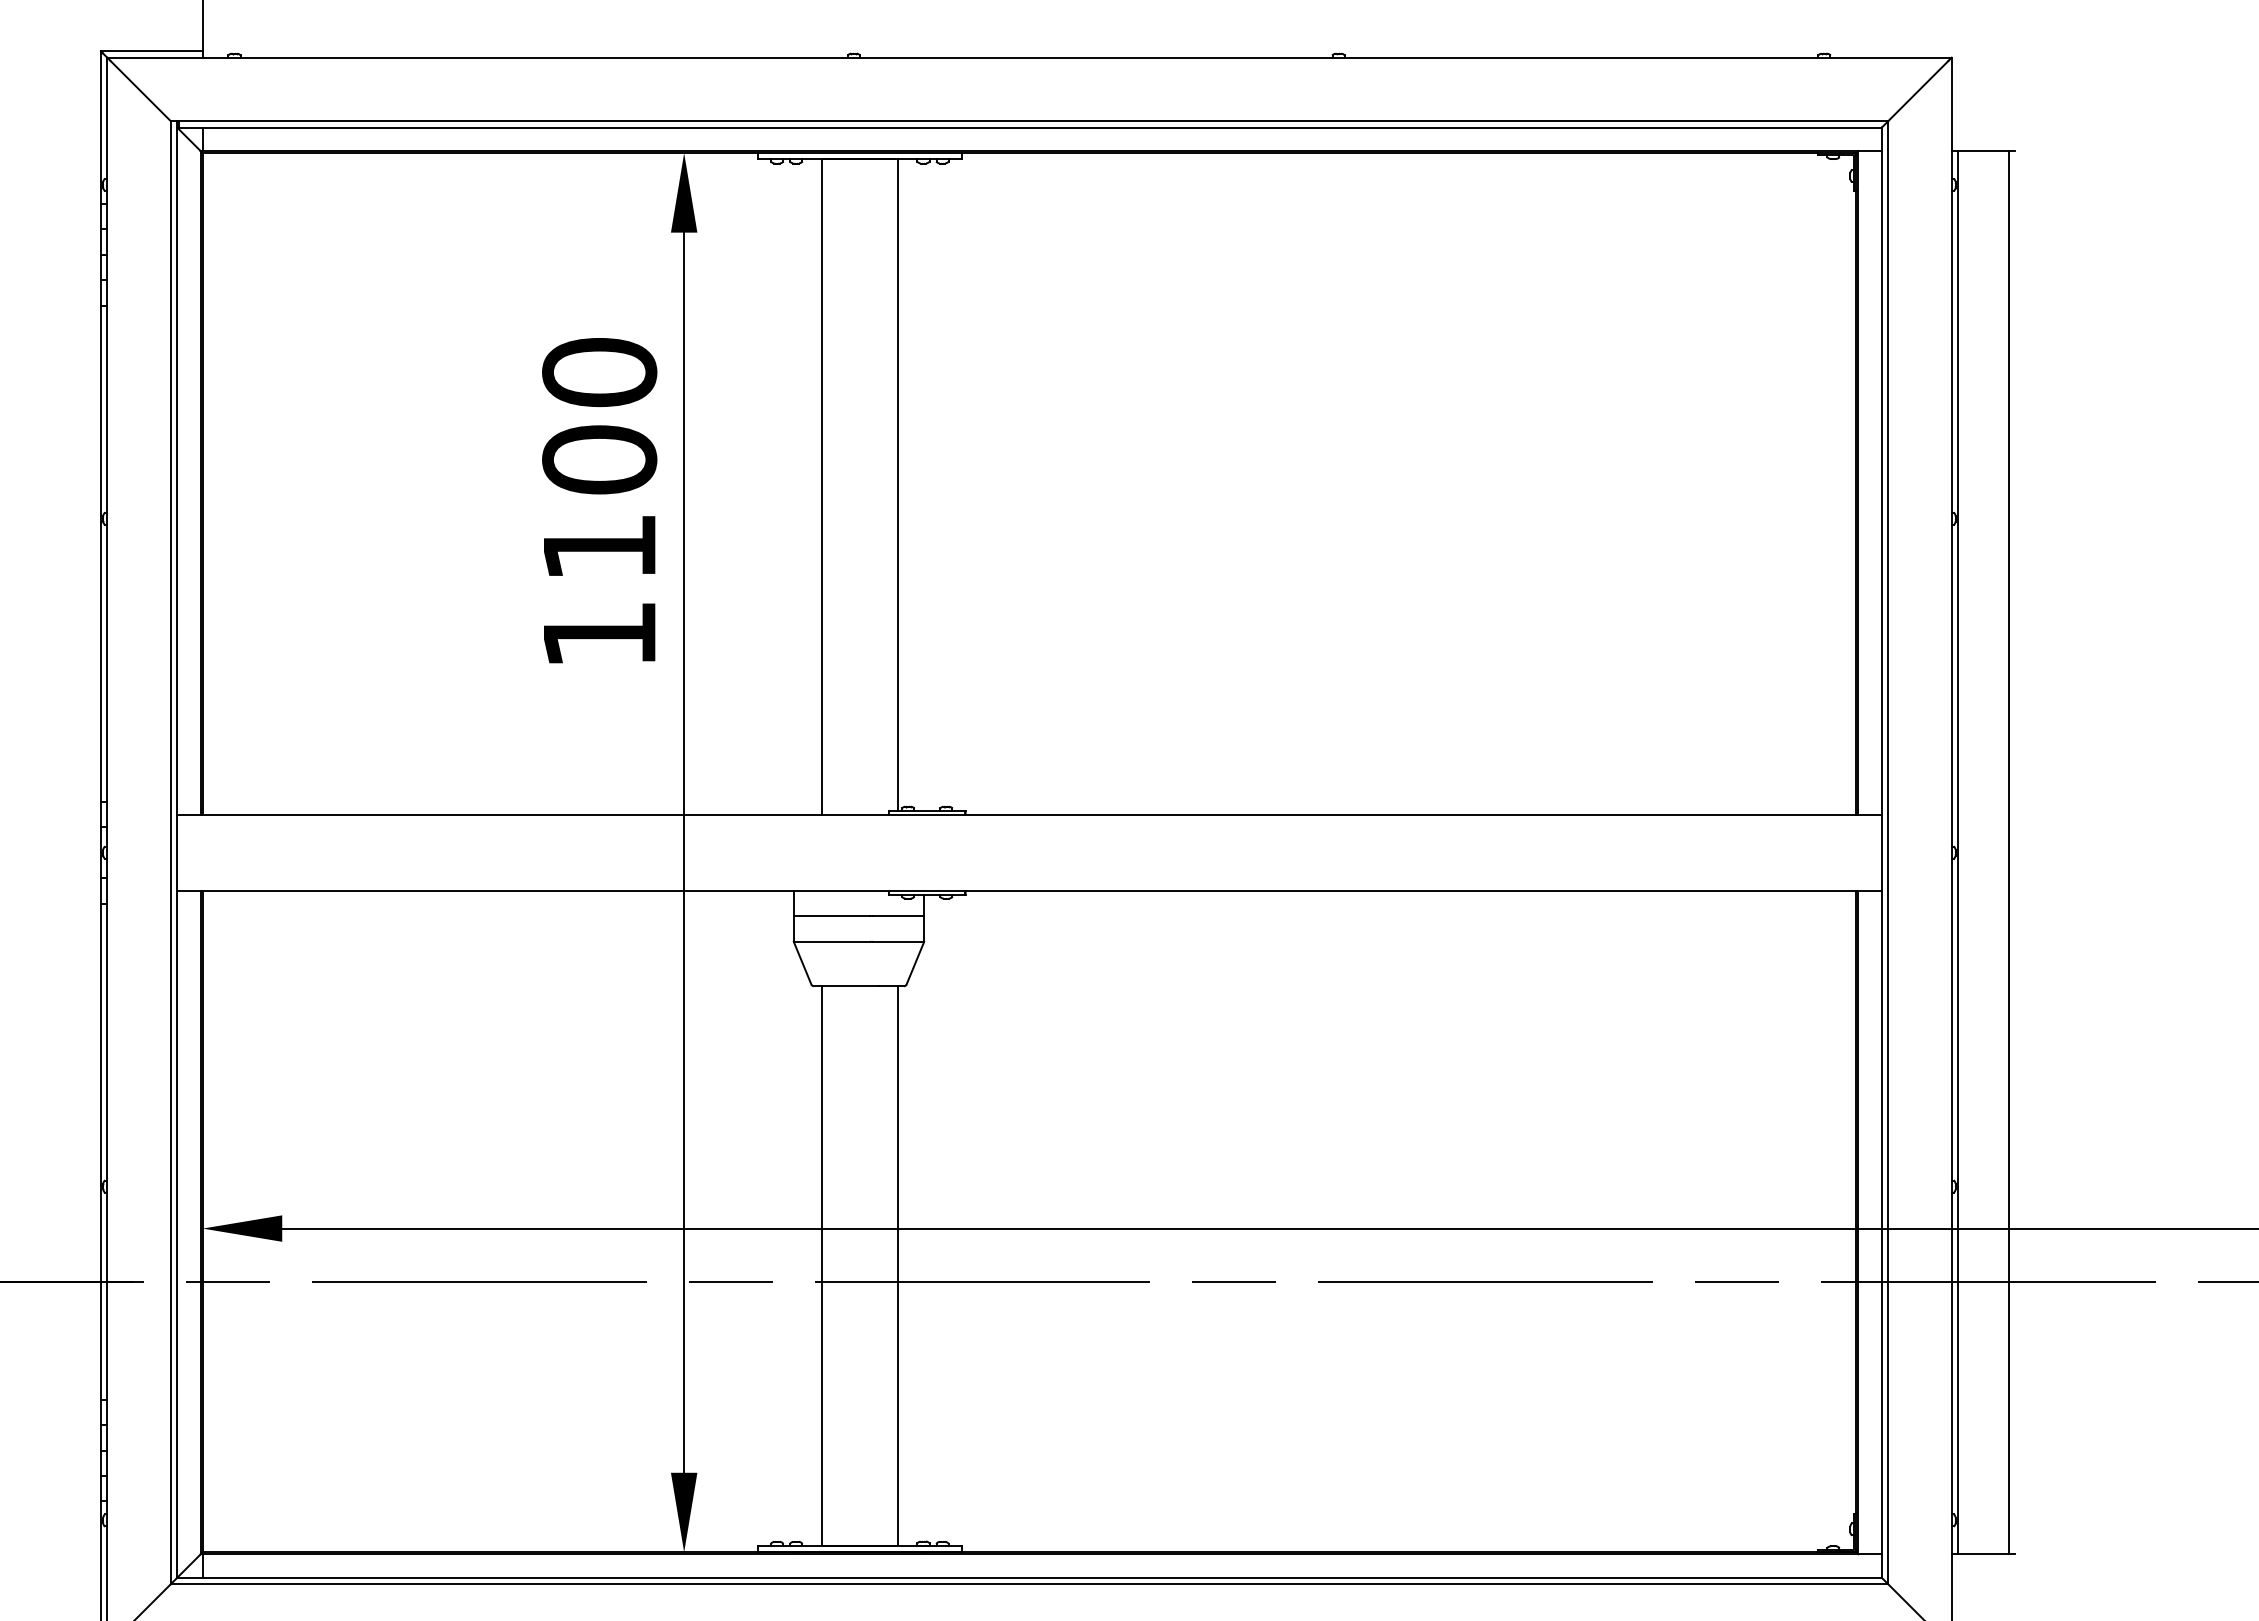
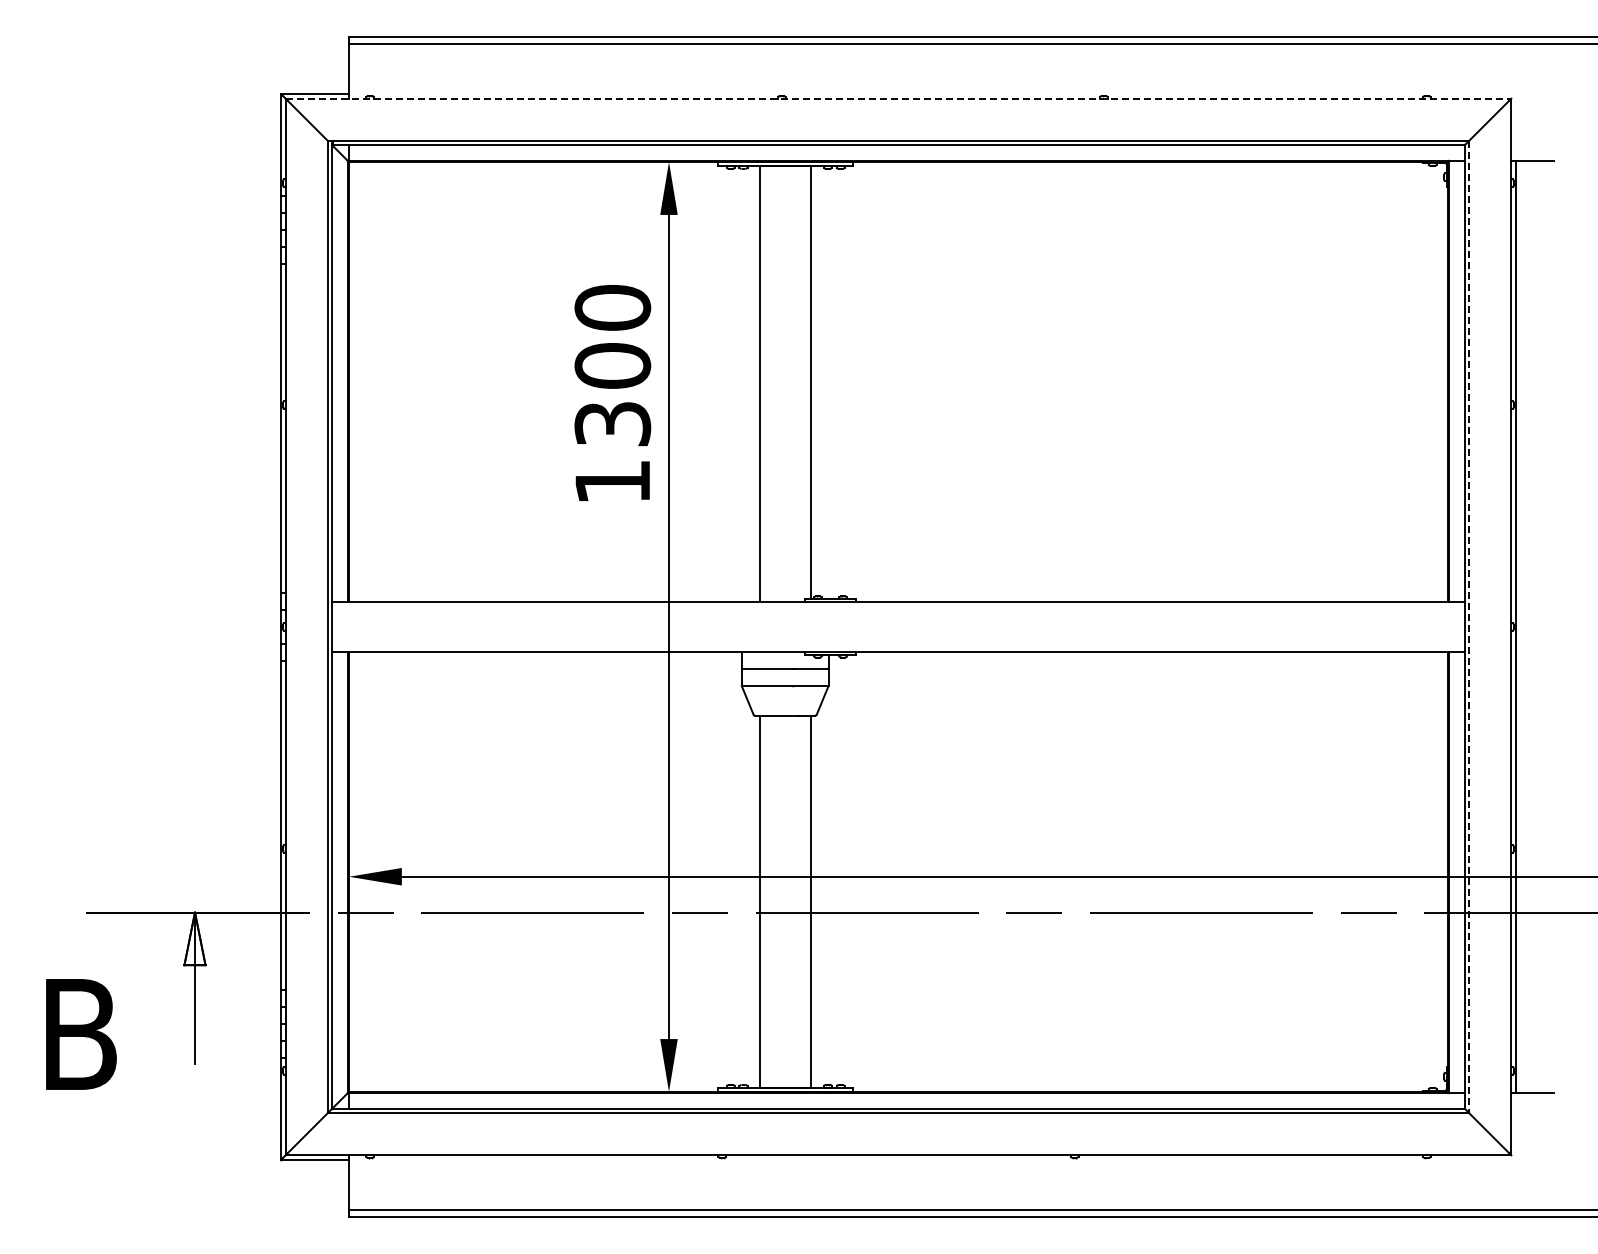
line: (1029, 57) -> (898, 98), solid -> dashed
text: (599, 548) -> (612, 424), 1100 -> 1300
line: (2009, 851) -> (1549, 626), removed
line: (1888, 853) -> (1469, 627), solid -> dashed

